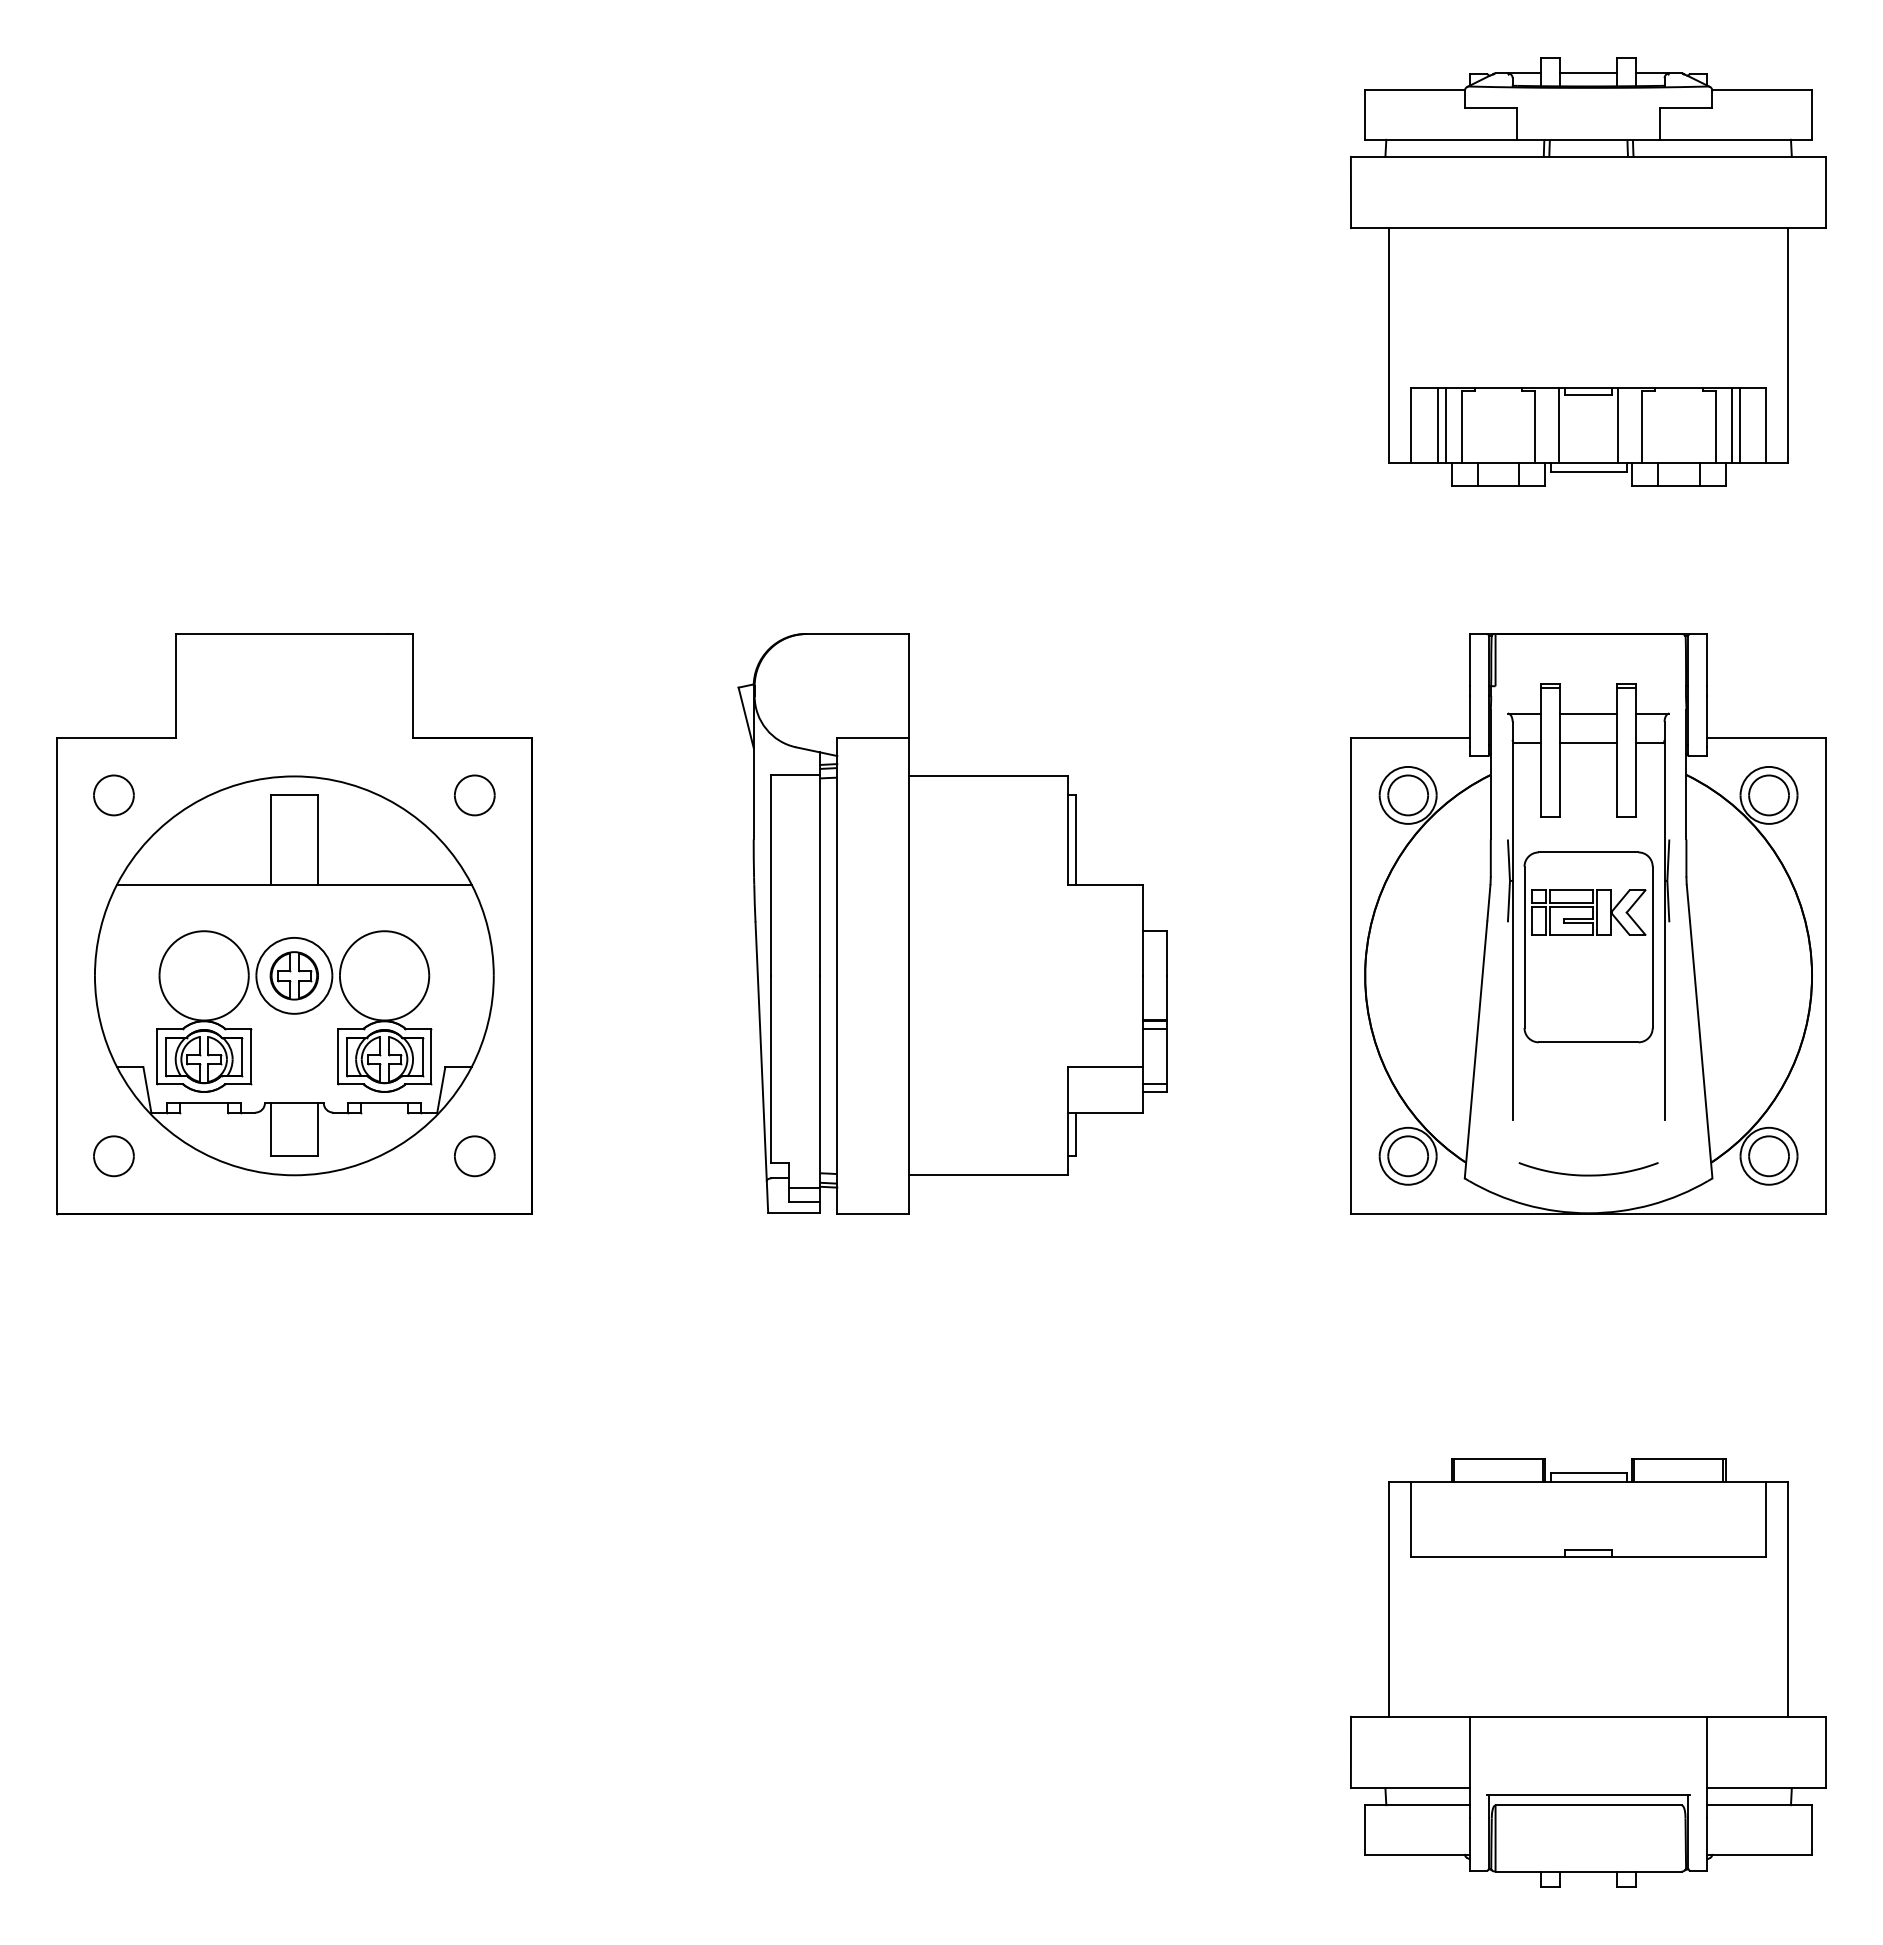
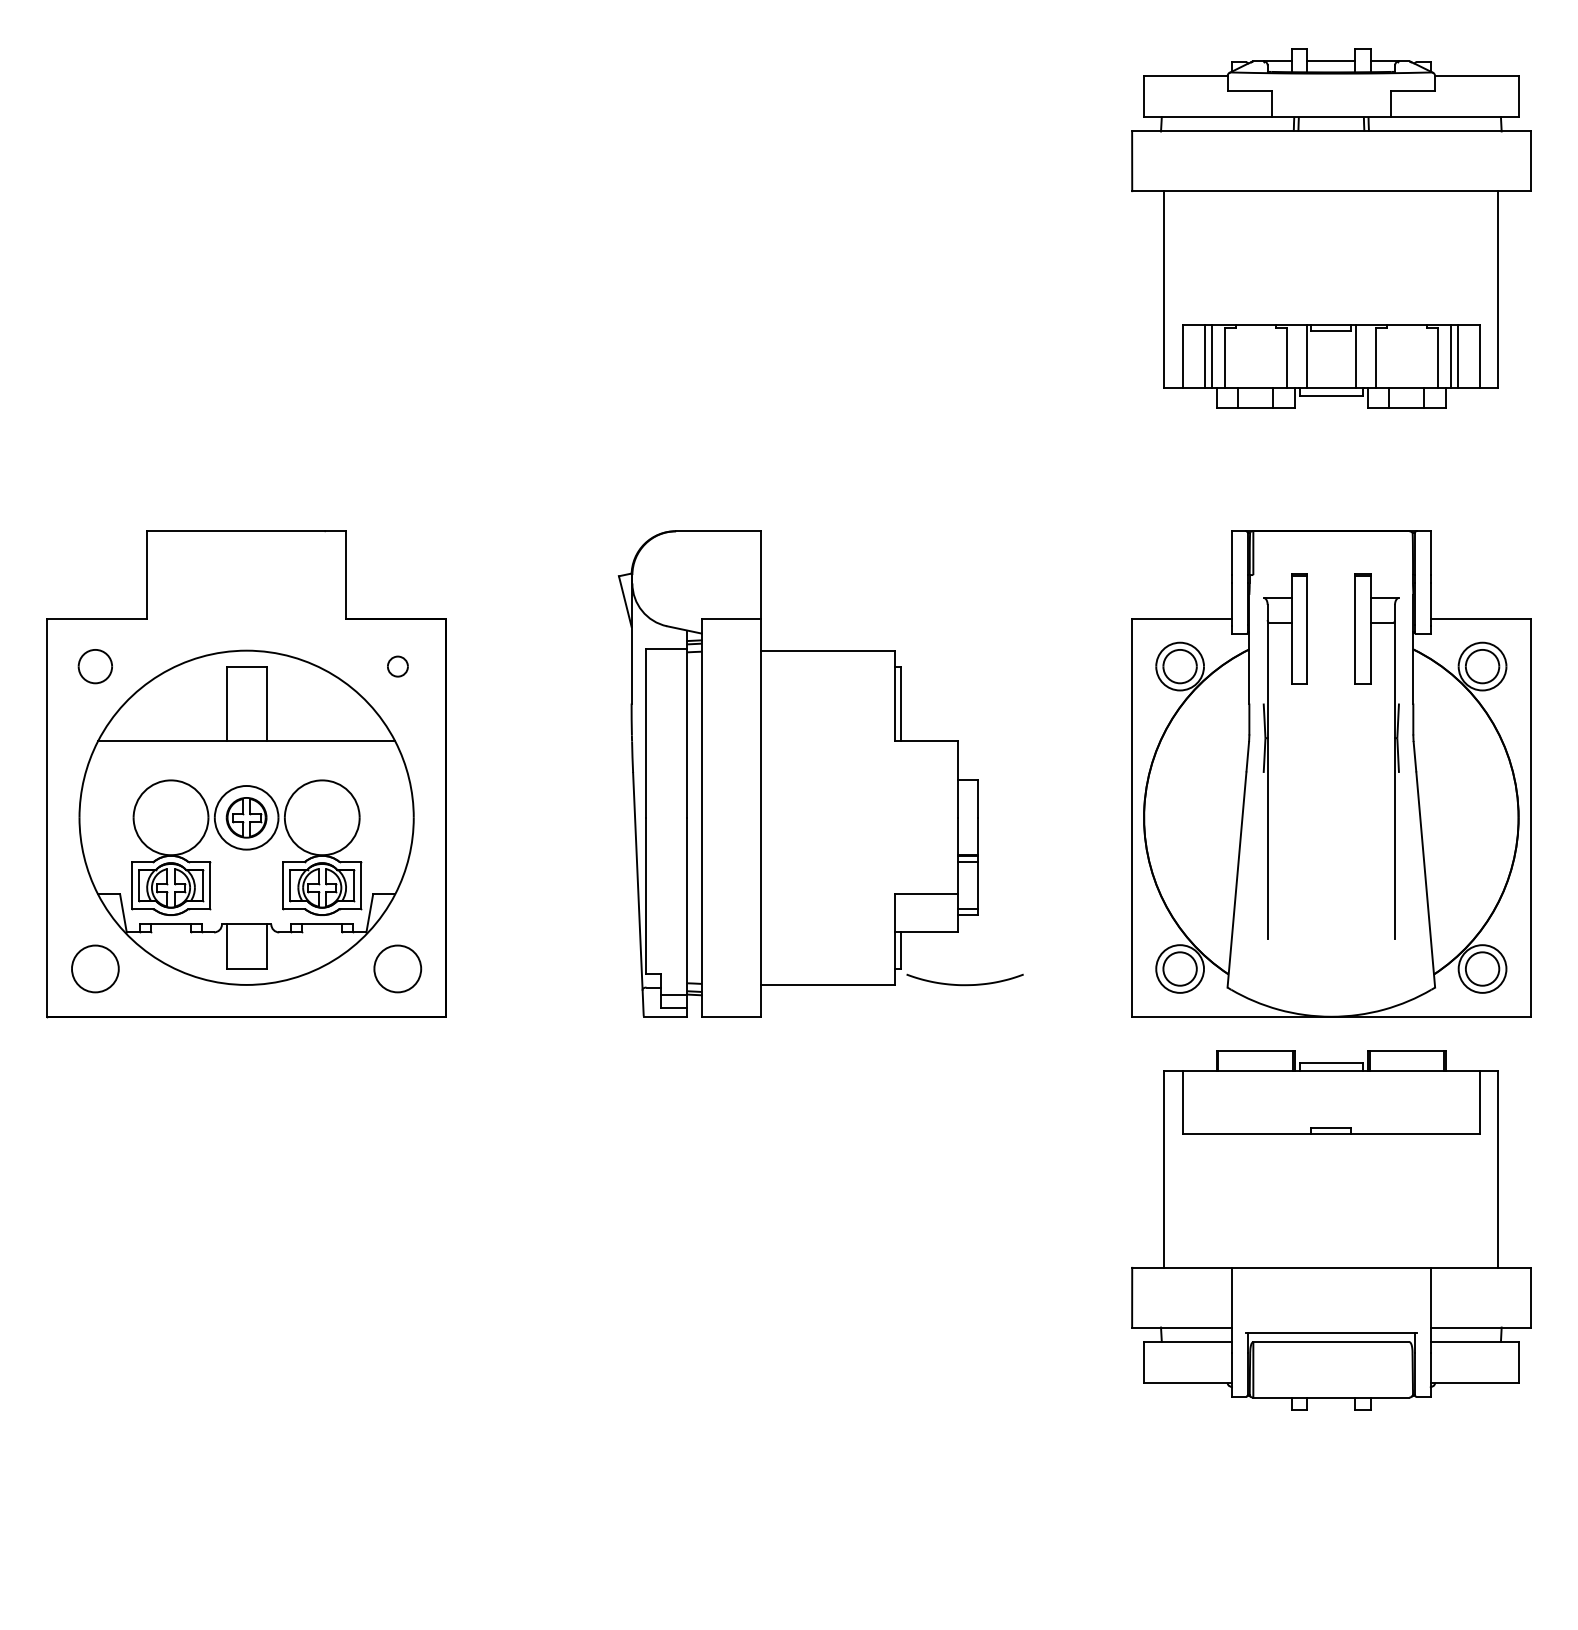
line: (1588, 713) -> (1331, 597), removed
line: (1588, 743) -> (1331, 623), removed
part: (474, 795) -> (397, 666), size x0.6
part: (1588, 947) -> (1331, 794), removed
part: (113, 1156) -> (95, 969), size x1.4
part: (474, 1156) -> (397, 969), size x1.4
curve: (1588, 1174) -> (965, 984), moved
part: (1588, 1672) -> (1331, 1230), moved

